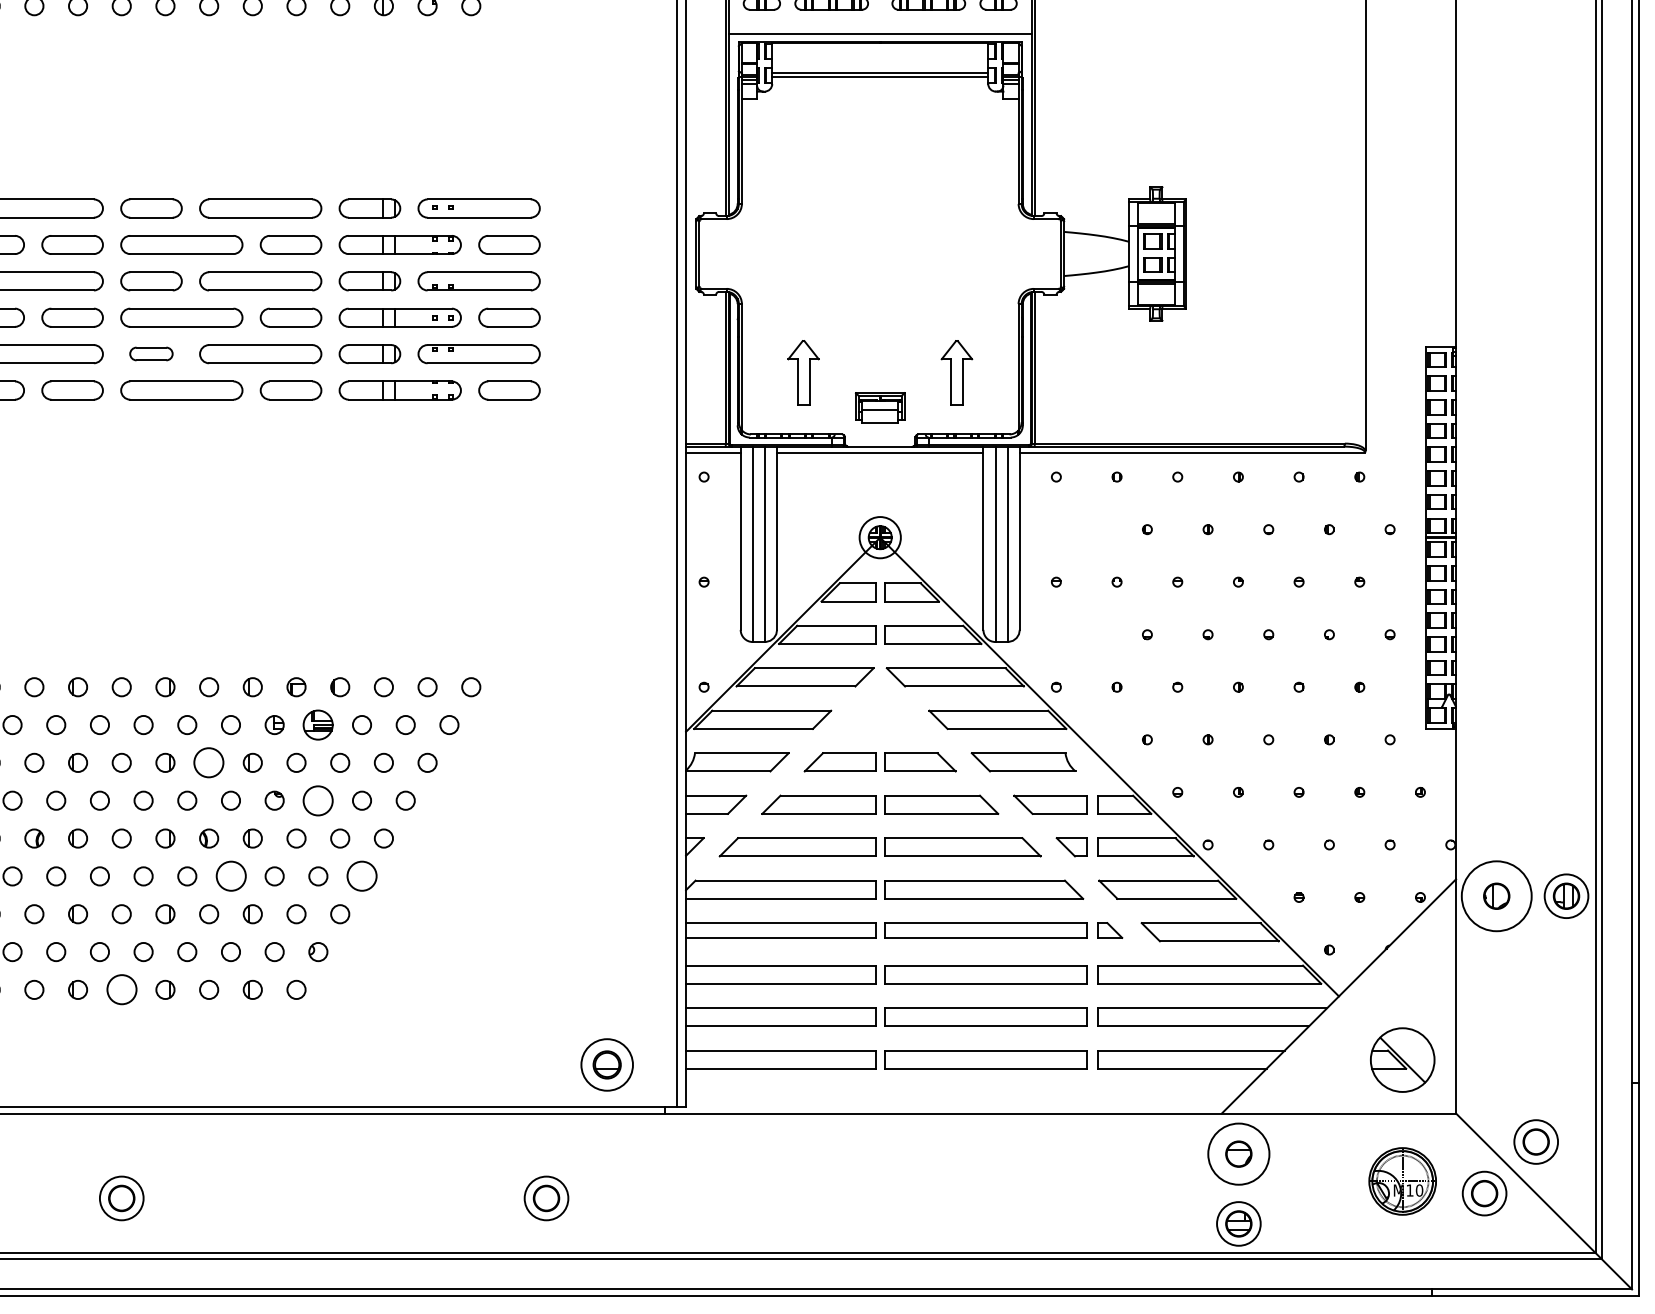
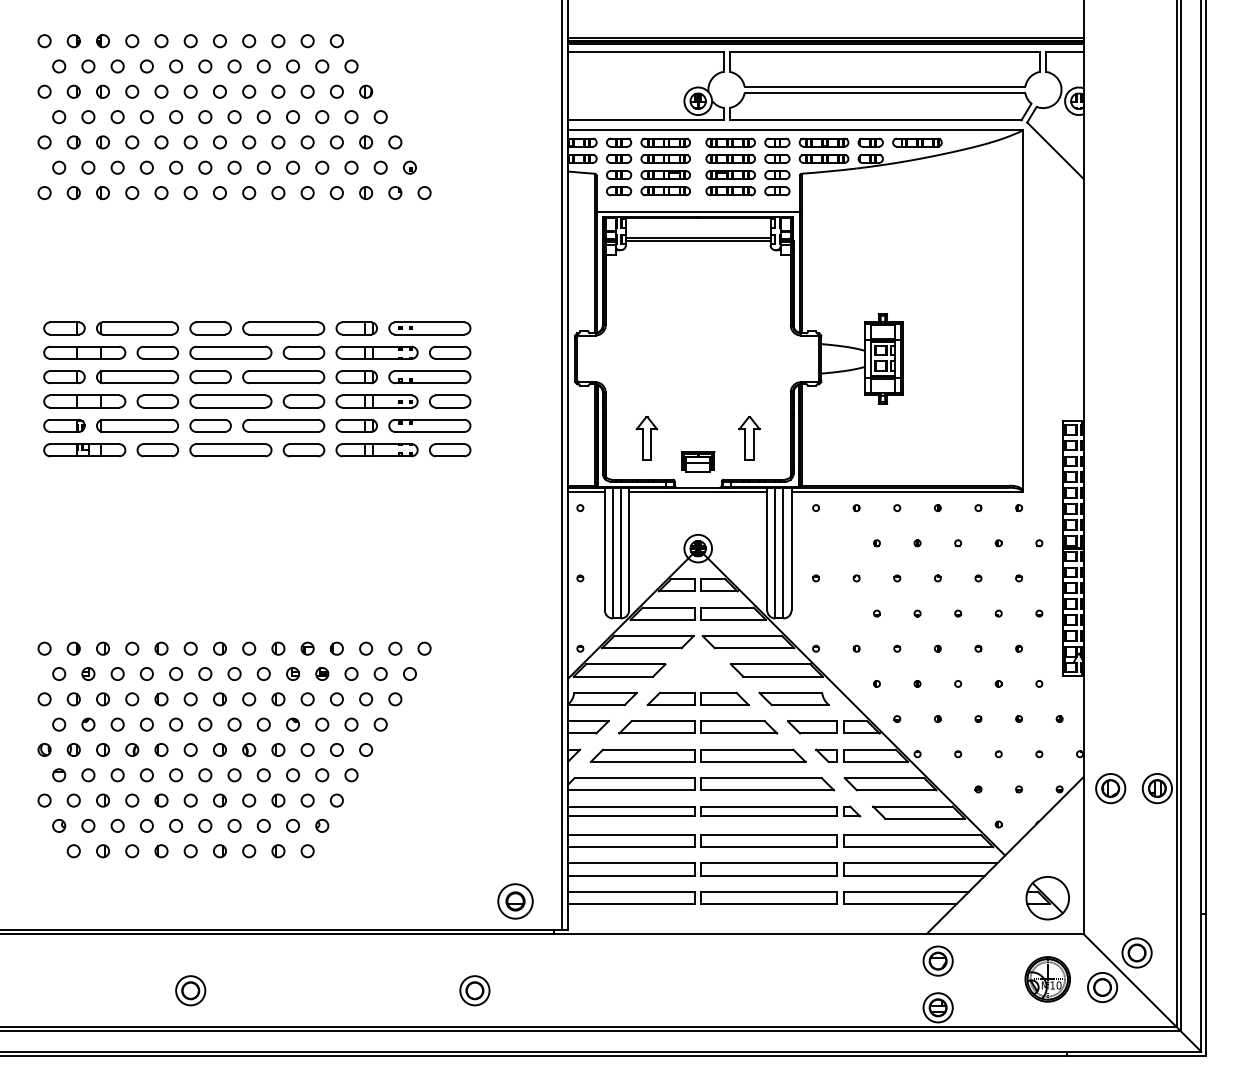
part: (151, 353) -> (210, 425), size x1.43
part: (318, 724) -> (322, 673), size x0.62
circle: (209, 763) -> (249, 699), size x0.62
circle: (318, 800) -> (322, 724), size x0.62
circle: (230, 876) -> (263, 775), size x0.62
circle: (362, 876) -> (351, 775), size x0.62
circle: (1496, 896) -> (1110, 788), size x0.62
circle: (121, 990) -> (190, 851), size x0.62
circle: (1237, 1153) -> (937, 960), size x0.71

